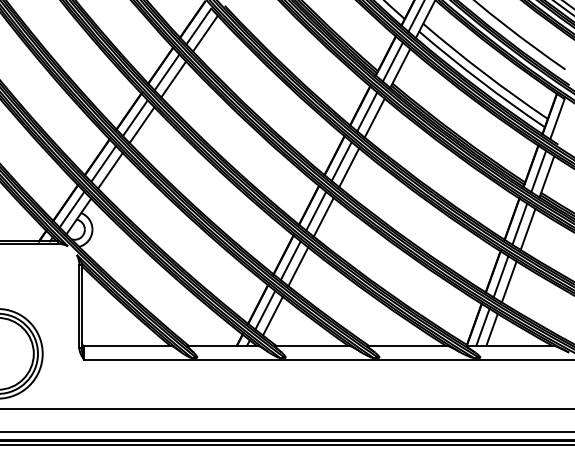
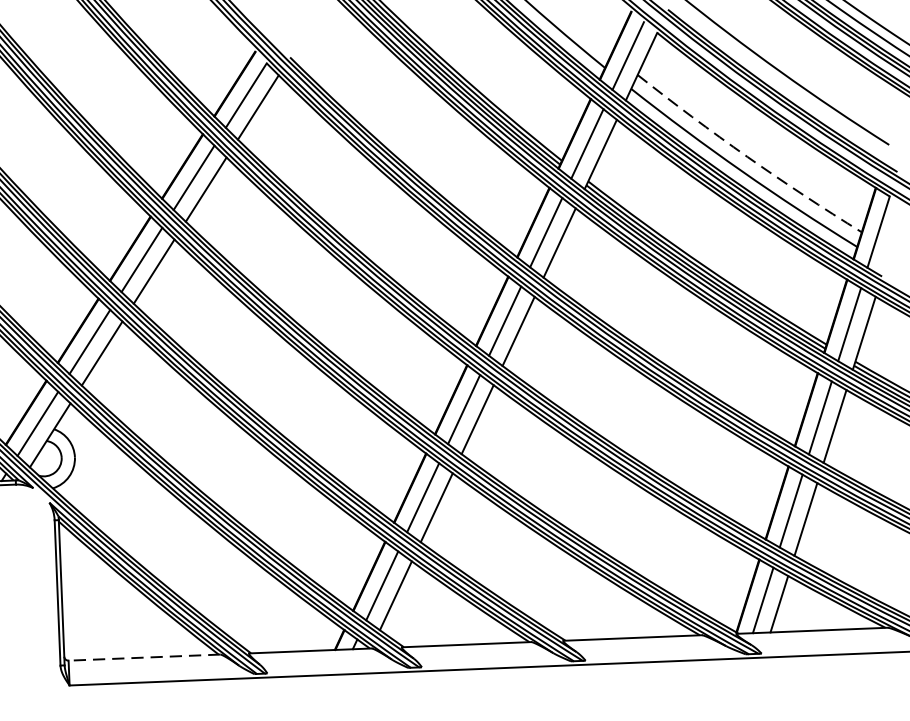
arc: (484, 73) -> (748, 157), solid -> dashed
line: (127, 345) -> (144, 657), solid -> dashed

